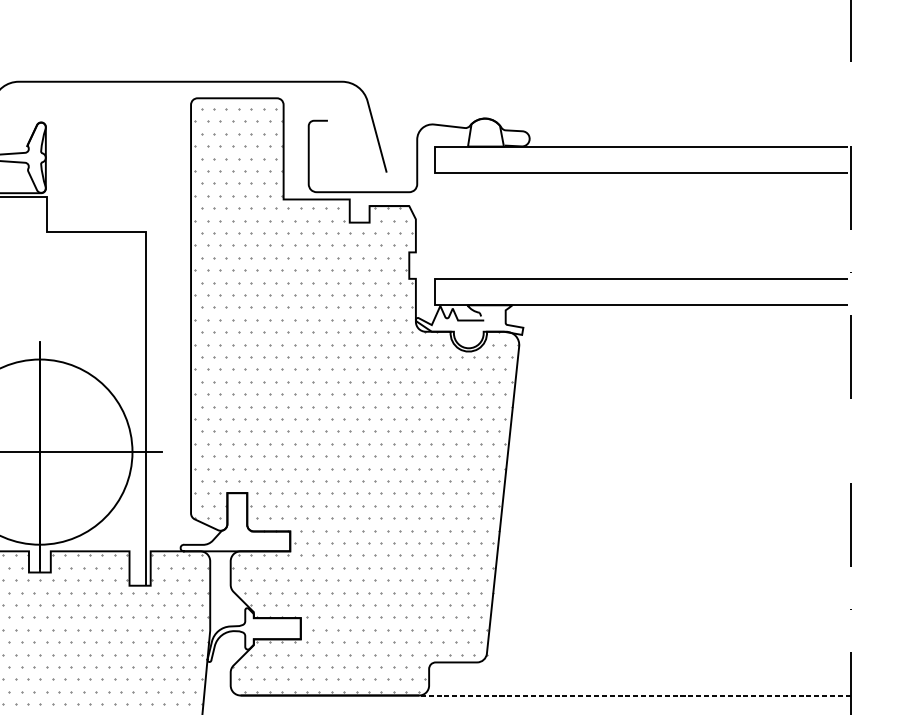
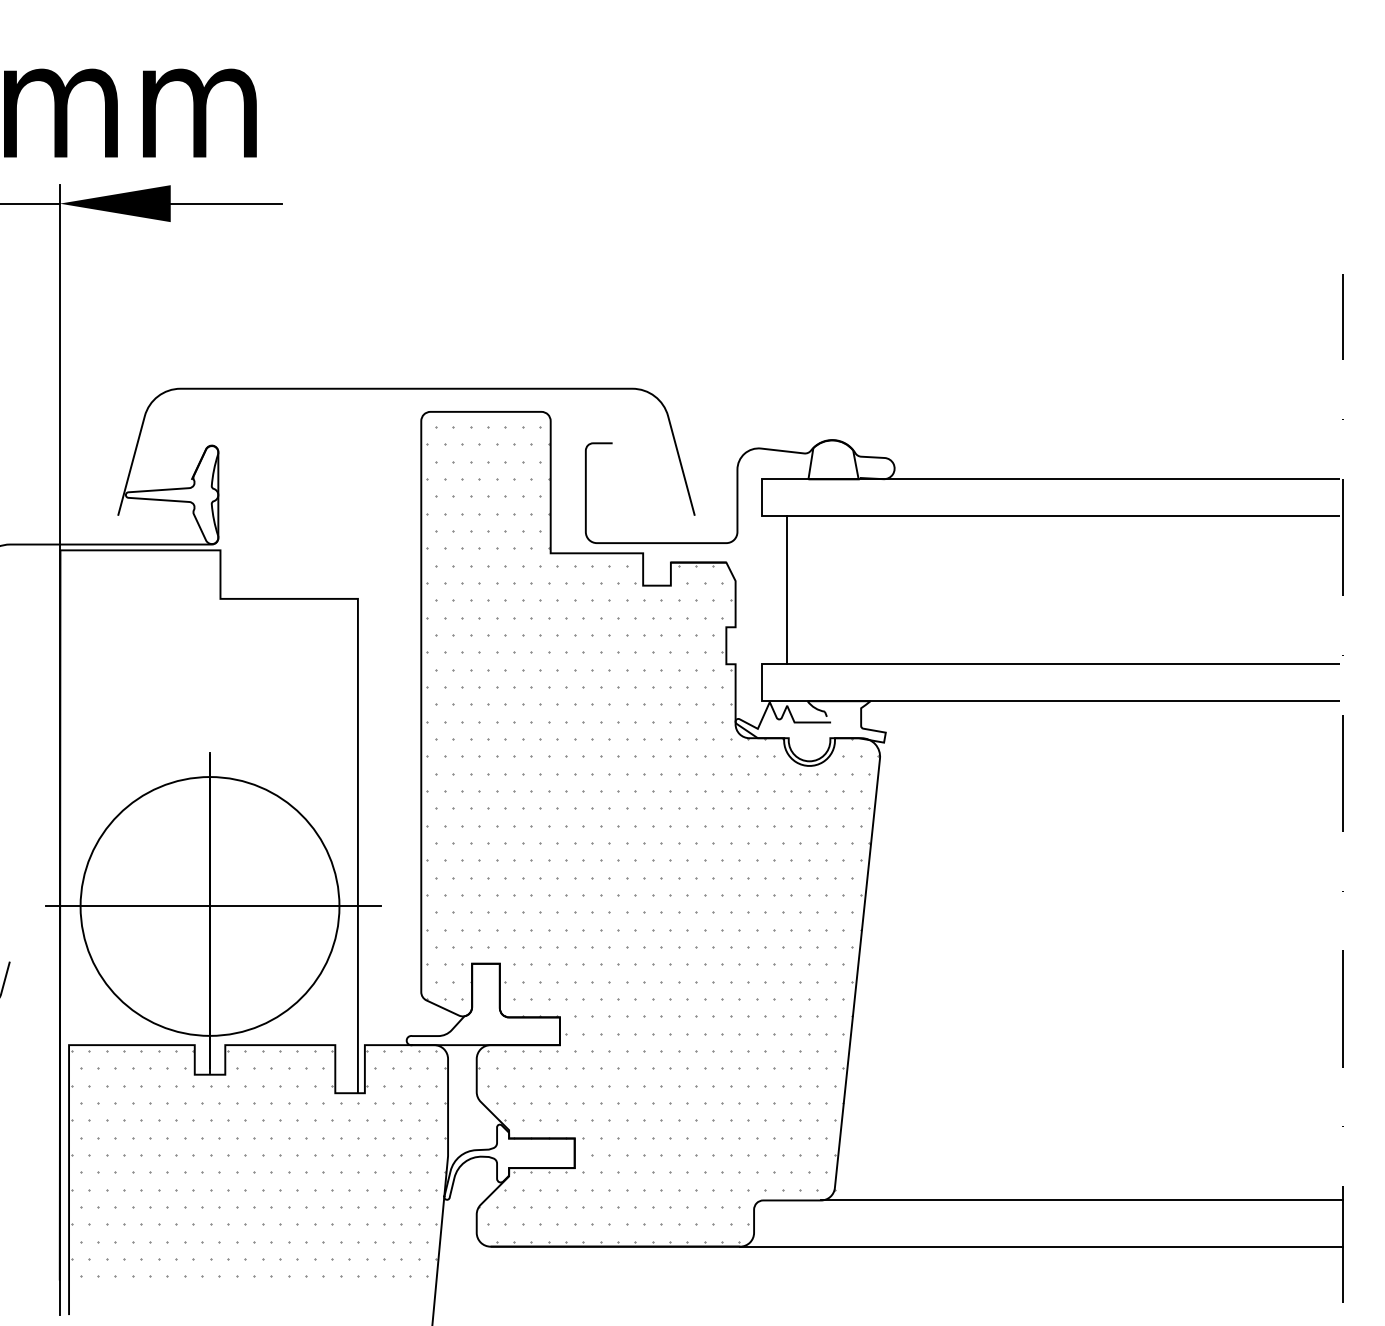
line: (452, 226) -> (786, 590), added
line: (664, 662) -> (1082, 1200), added
line: (634, 695) -> (1041, 1246), dashed -> solid

